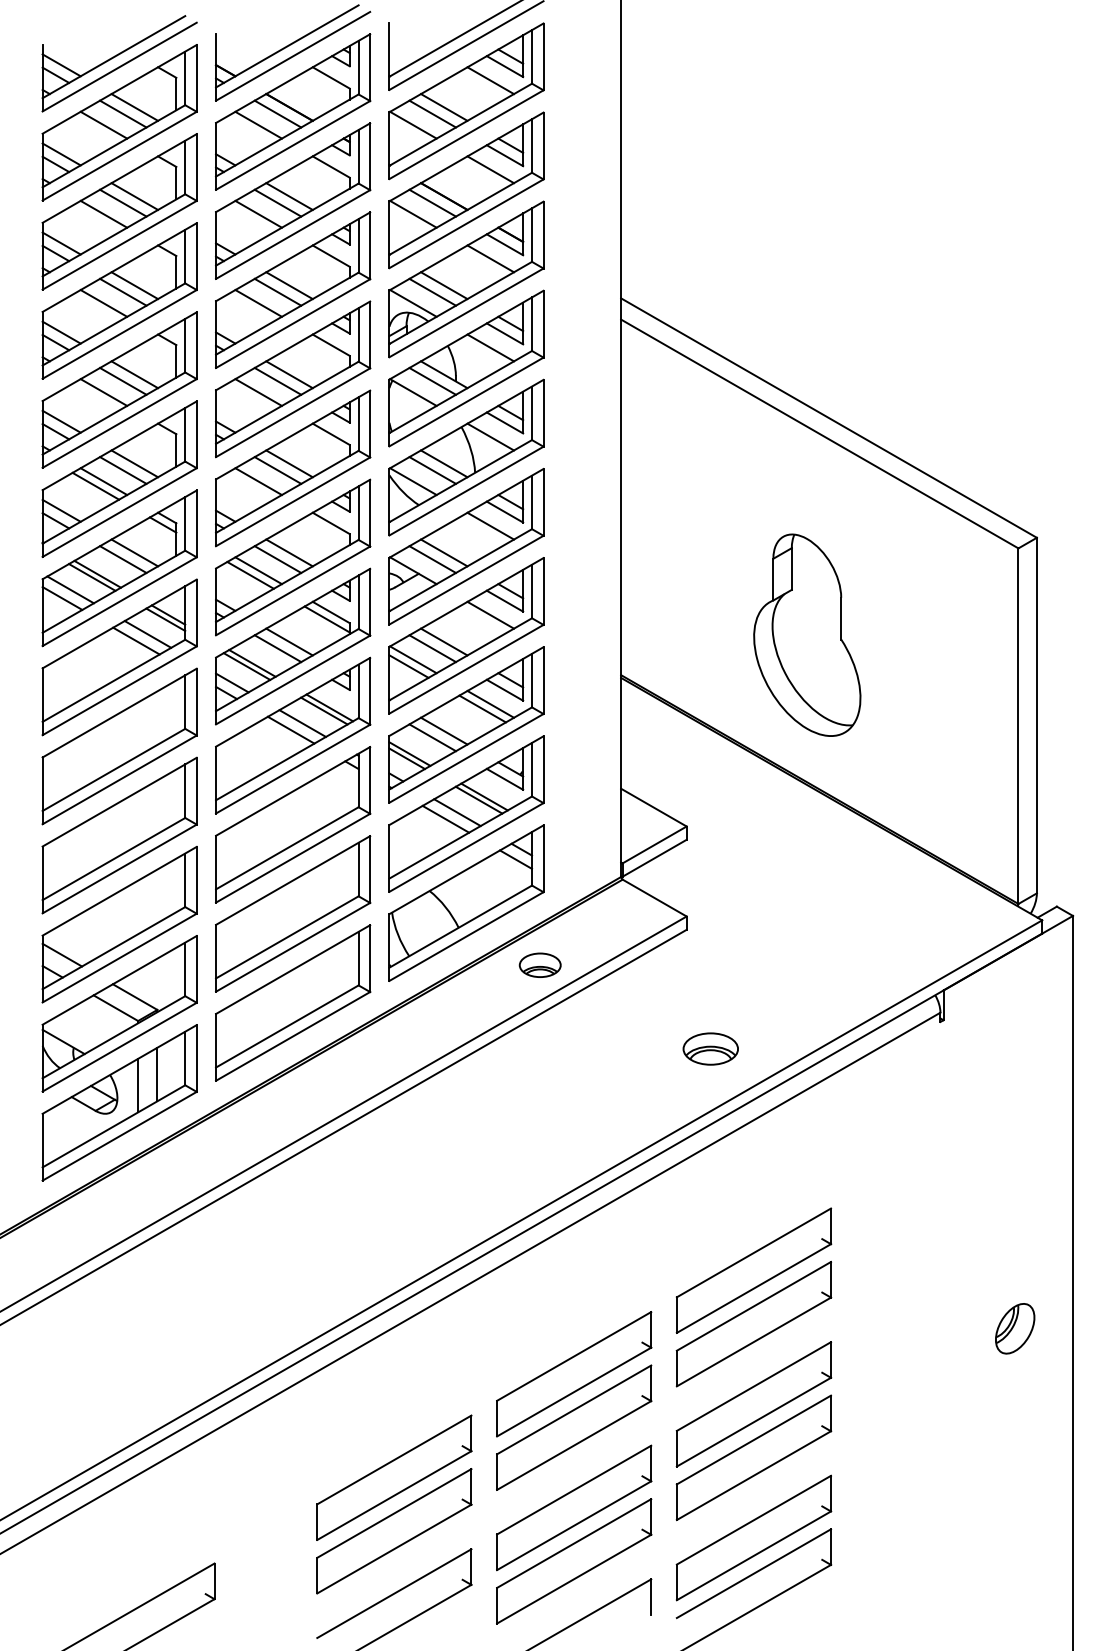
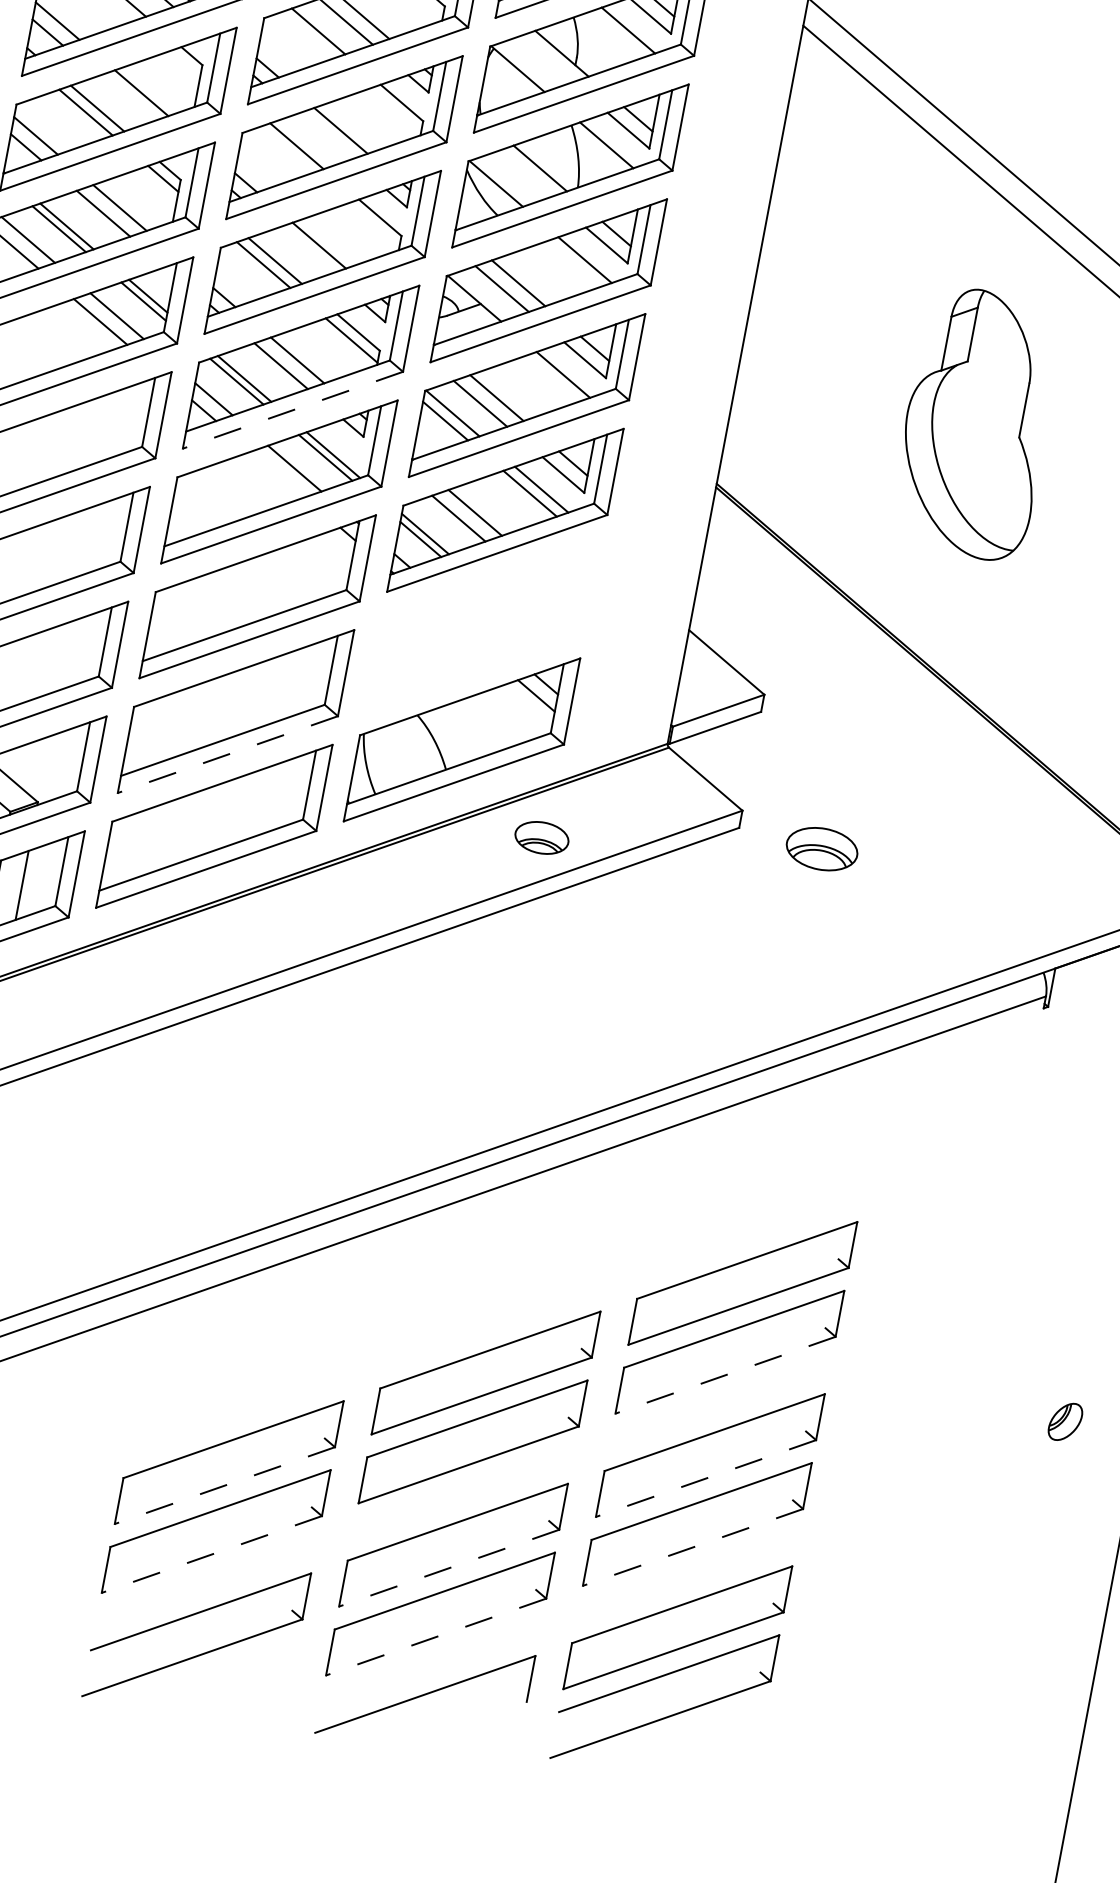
line: (432, 381) -> (545, 59), removed
line: (123, 470) -> (125, 99), removed
line: (277, 470) -> (323, 136), removed
line: (432, 470) -> (523, 174), removed
line: (277, 559) -> (302, 251), removed
part: (807, 634) -> (976, 422), moved
line: (293, 680) -> (293, 410), solid -> dashed
line: (290, 729) -> (277, 473), removed
part: (466, 813) -> (483, 624), removed
line: (293, 947) -> (228, 754), solid -> dashed
part: (710, 1048) -> (821, 848), moved
part: (1015, 1328) -> (1065, 1421), size x0.6
line: (753, 1341) -> (725, 1374), solid -> dashed
line: (753, 1422) -> (705, 1478), solid -> dashed
line: (753, 1475) -> (692, 1547), solid -> dashed
line: (394, 1495) -> (225, 1485), solid -> dashed
line: (574, 1525) -> (449, 1567), solid -> dashed
line: (394, 1549) -> (211, 1555), solid -> dashed
line: (574, 1579) -> (436, 1637), solid -> dashed

